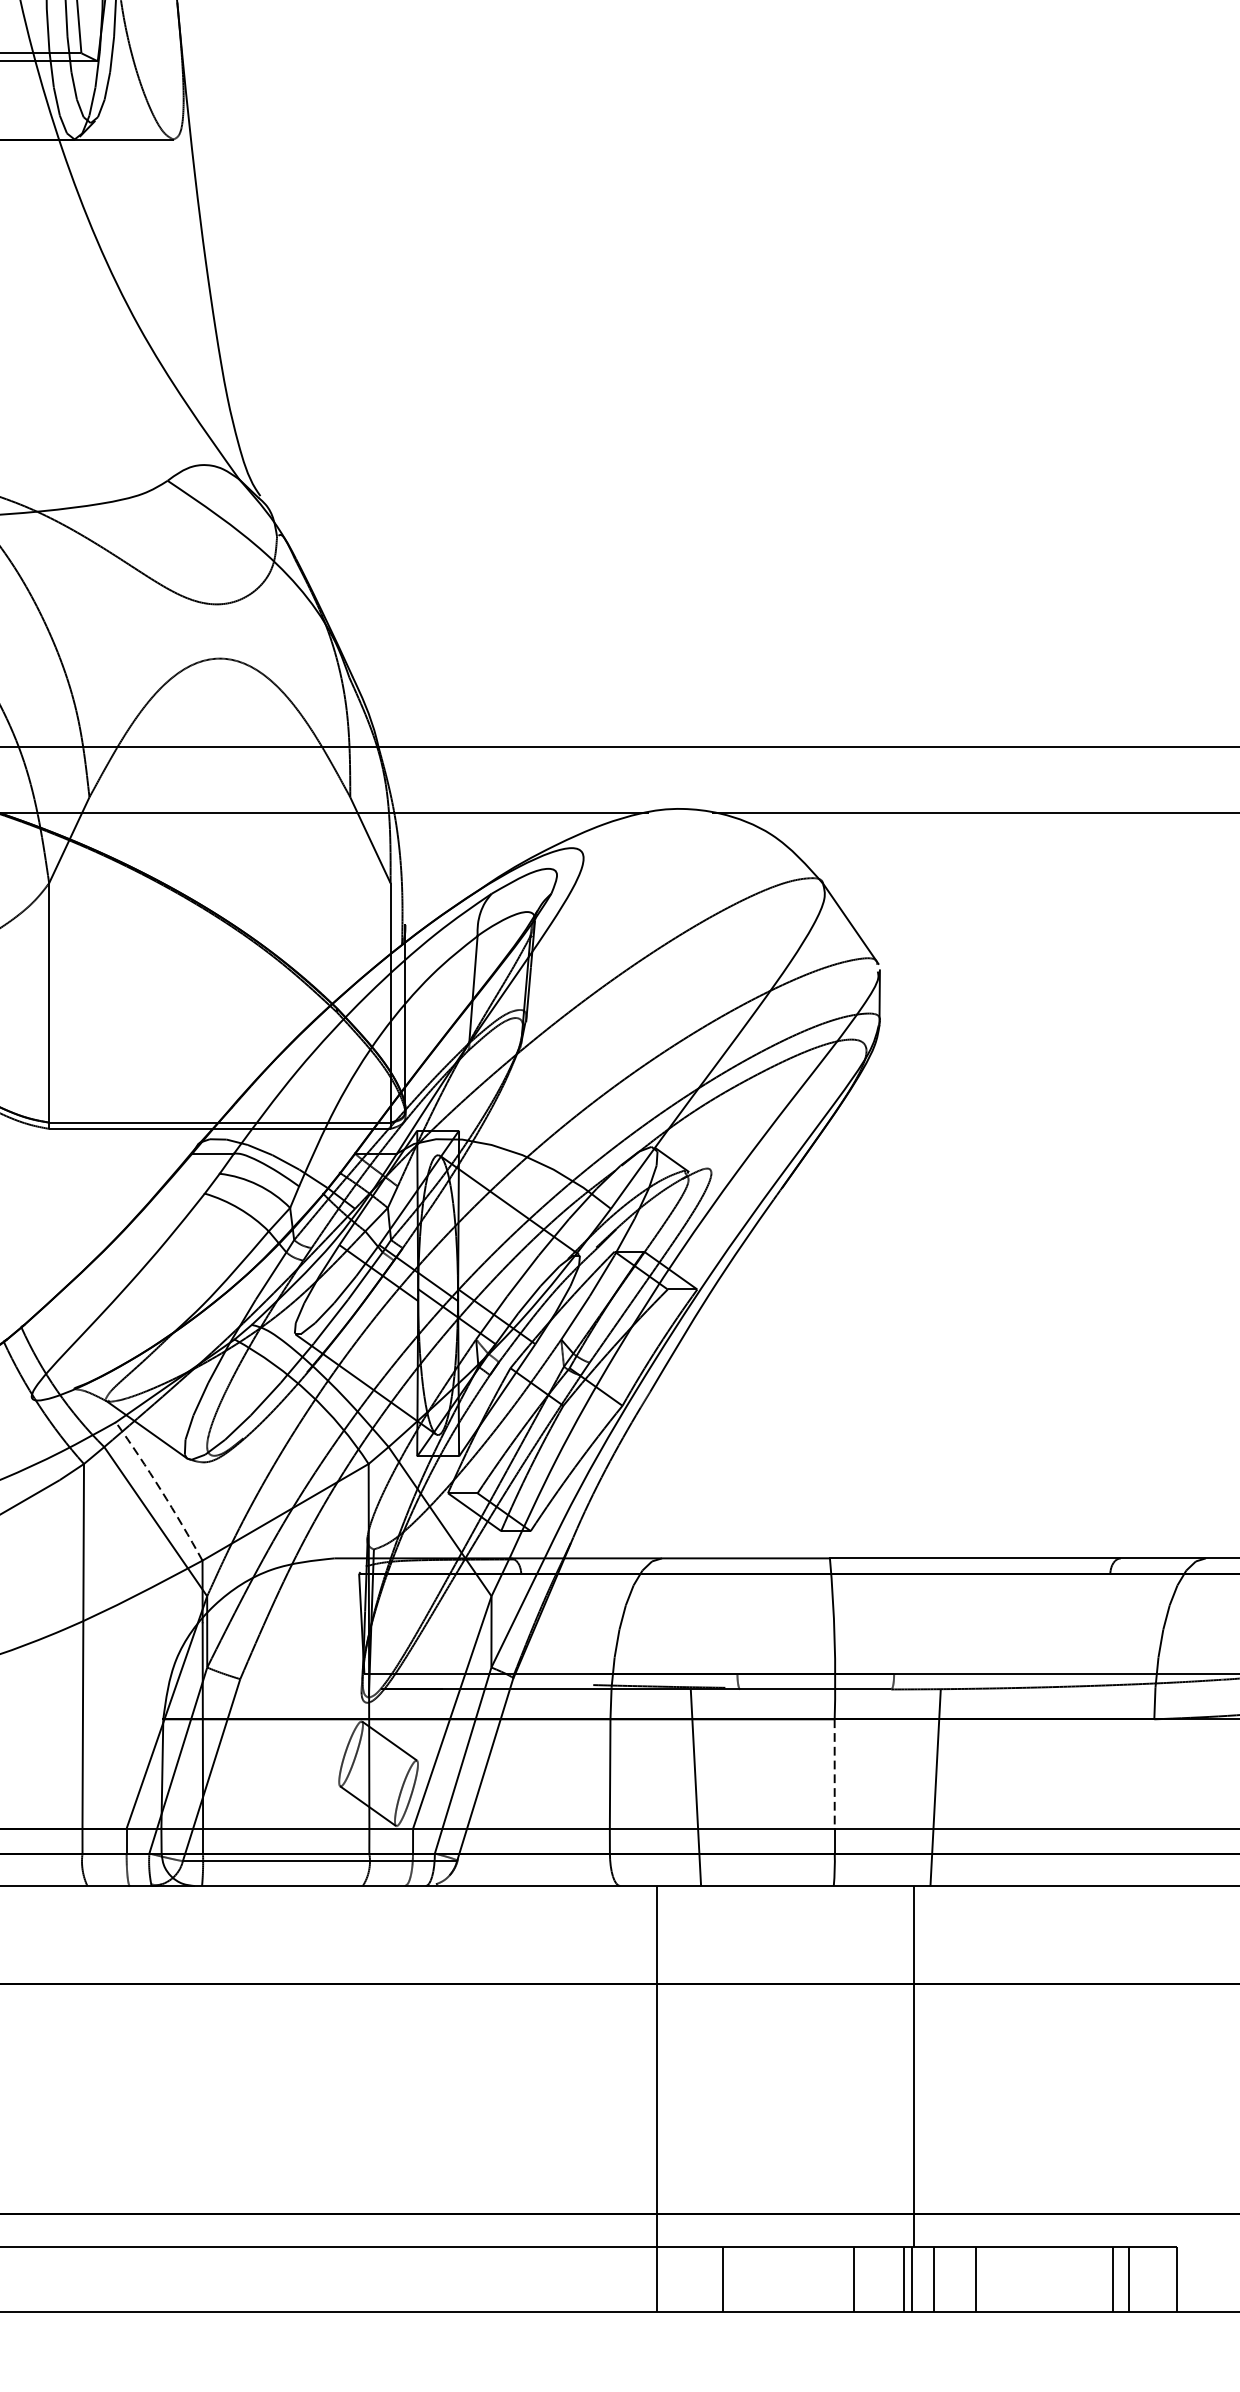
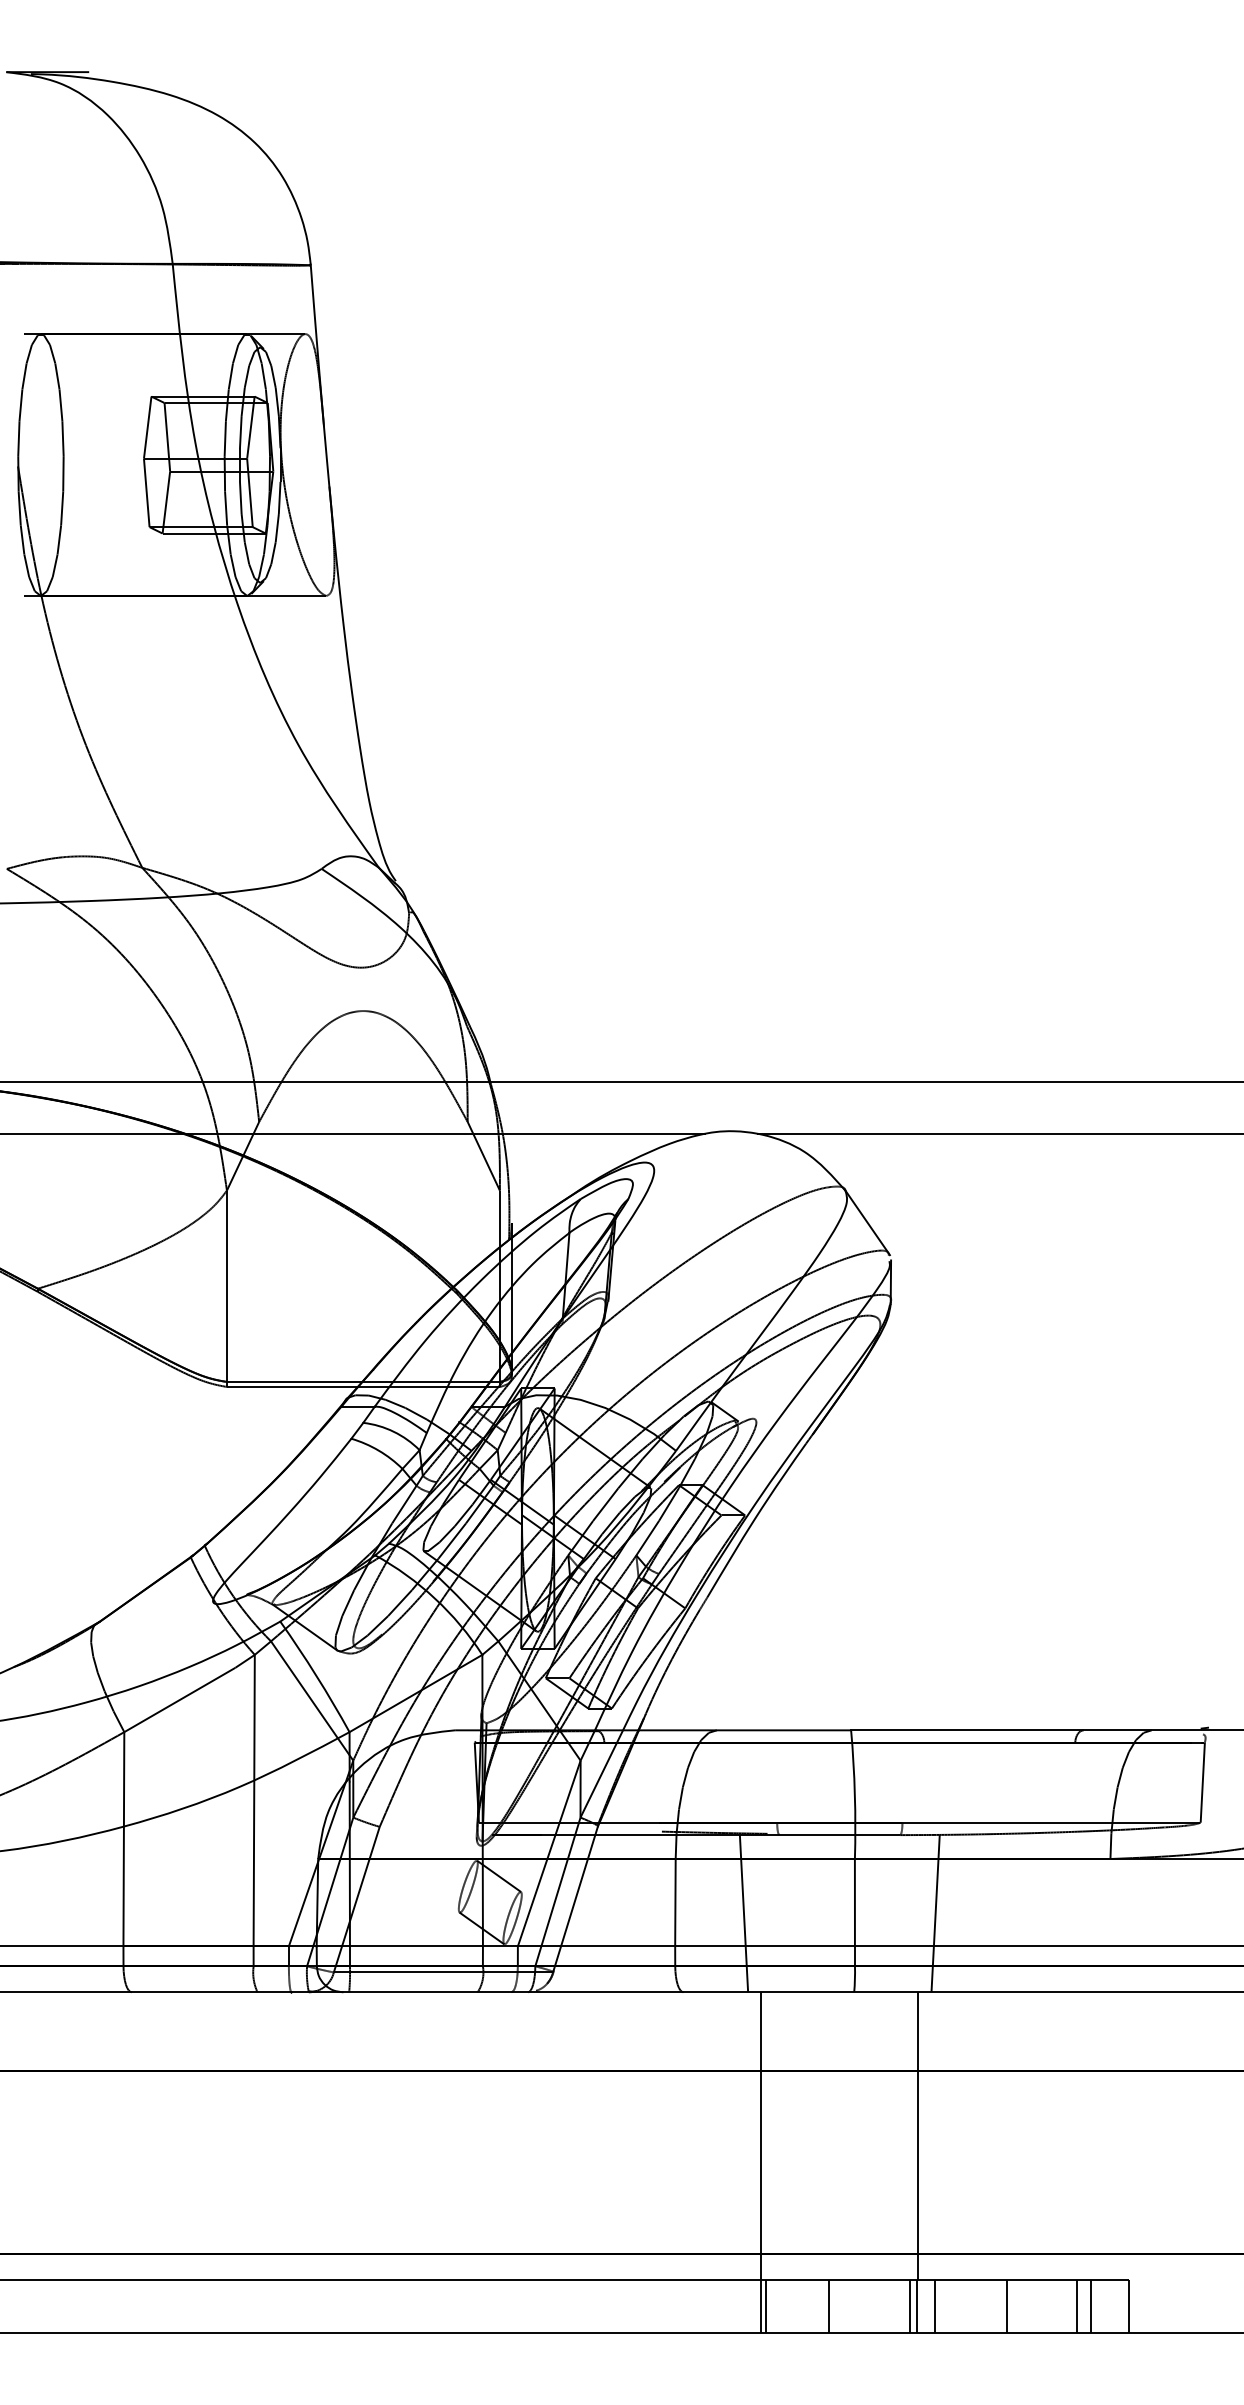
arc: (161, 1489) -> (316, 1675), dashed -> solid
line: (834, 1773) -> (854, 1902), dashed -> solid
line: (657, 2098) -> (761, 2162), moved
line: (854, 2279) -> (828, 2306), moved
line: (976, 2279) -> (1007, 2306), moved

